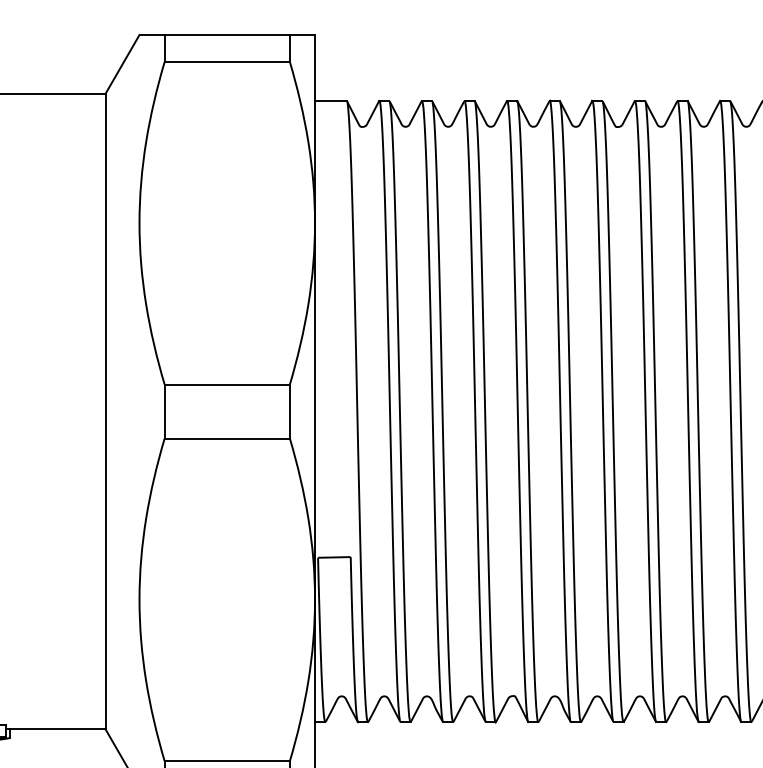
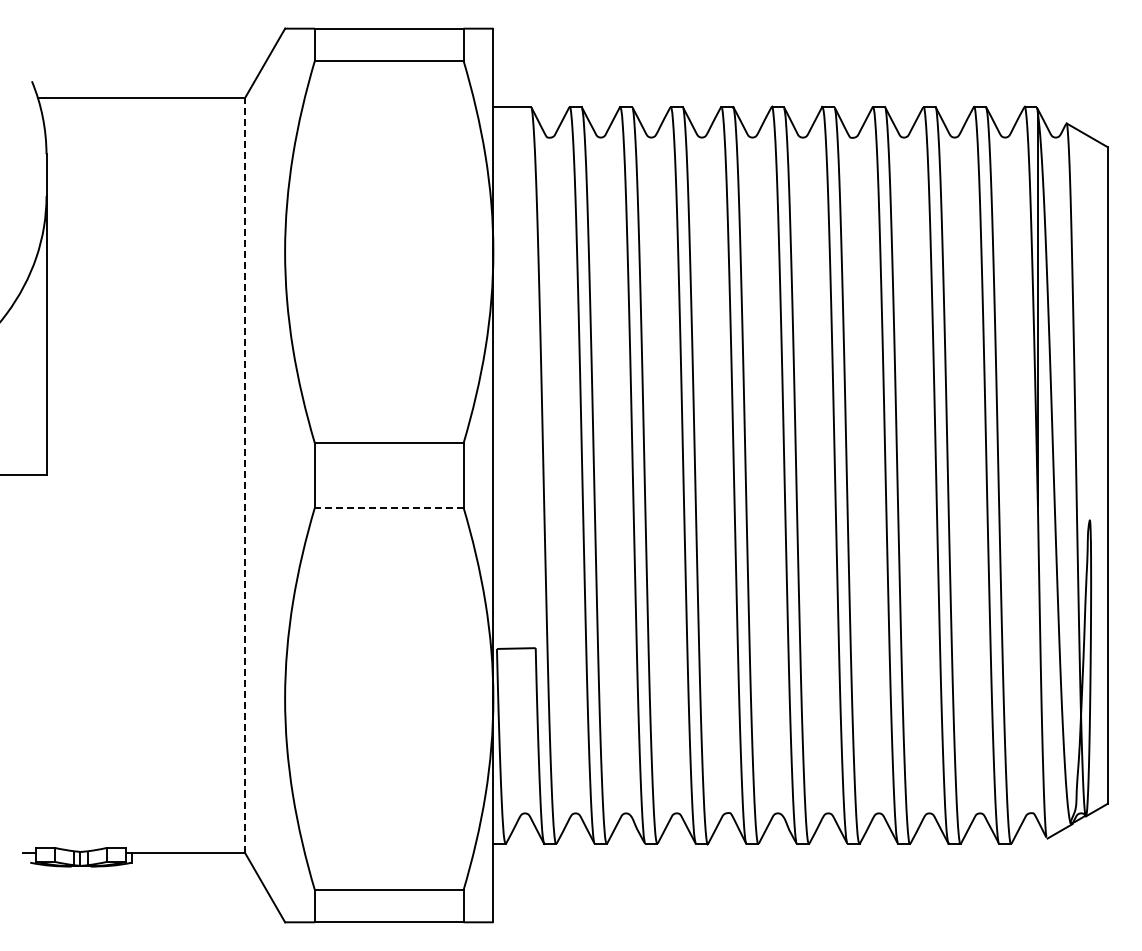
line: (105, 410) -> (244, 474), solid -> dashed
line: (226, 438) -> (388, 507), solid -> dashed

